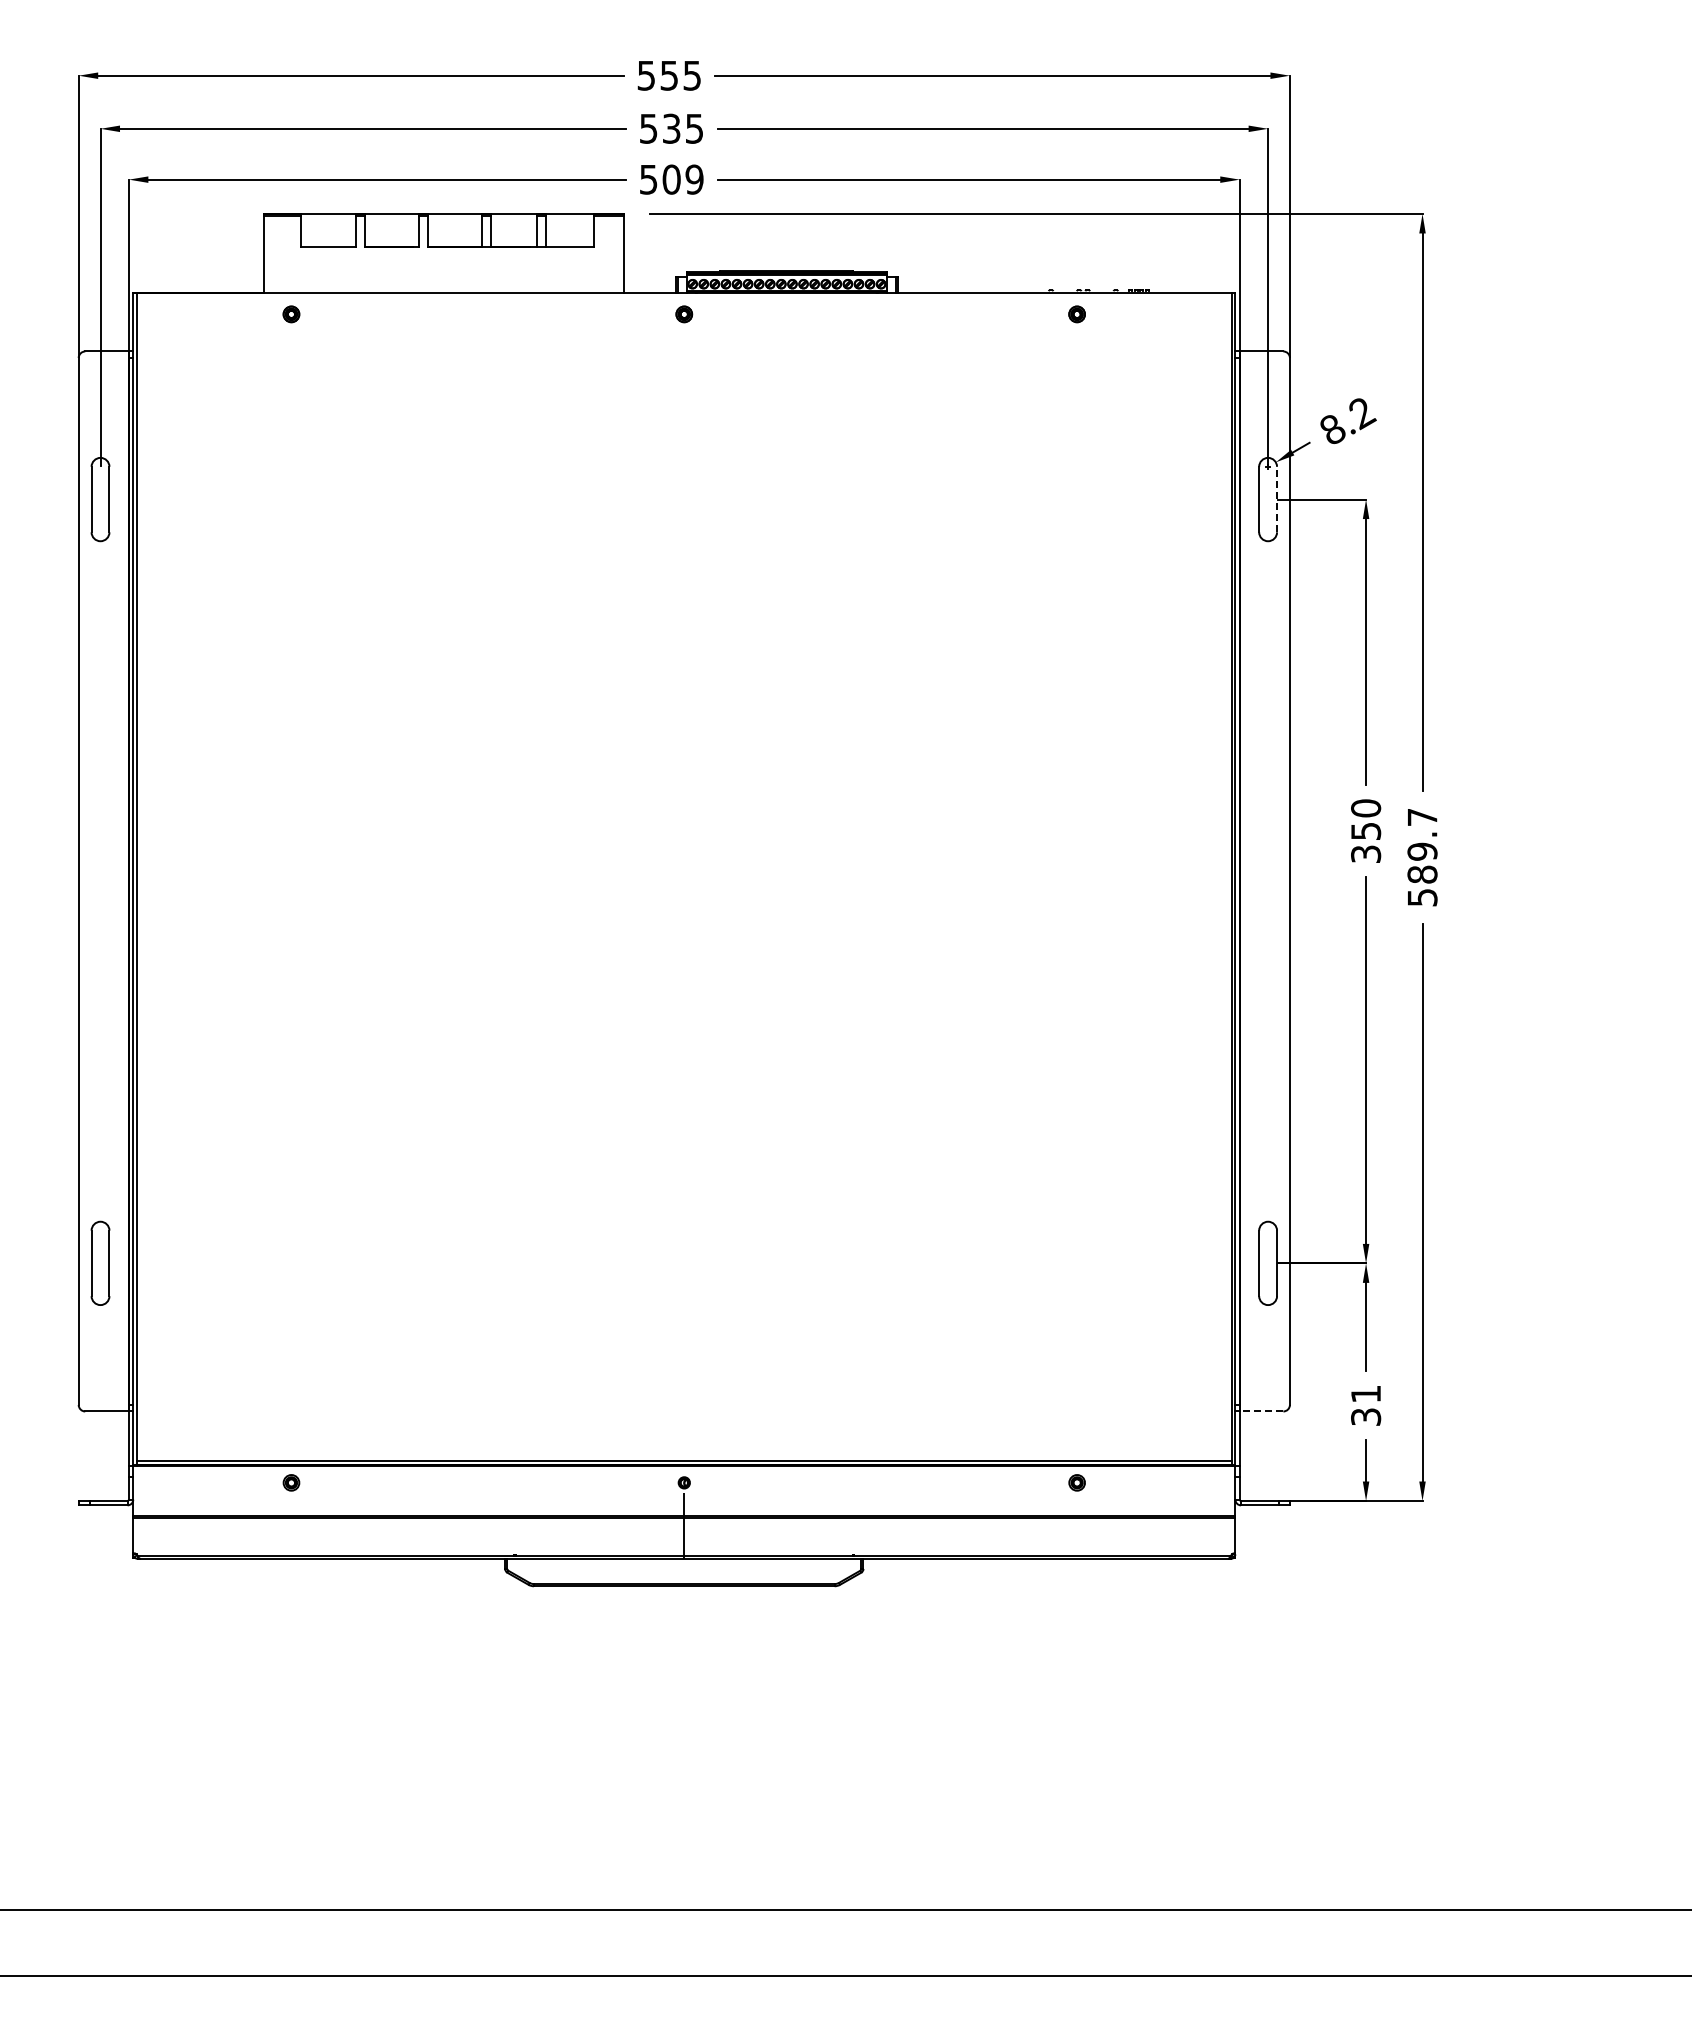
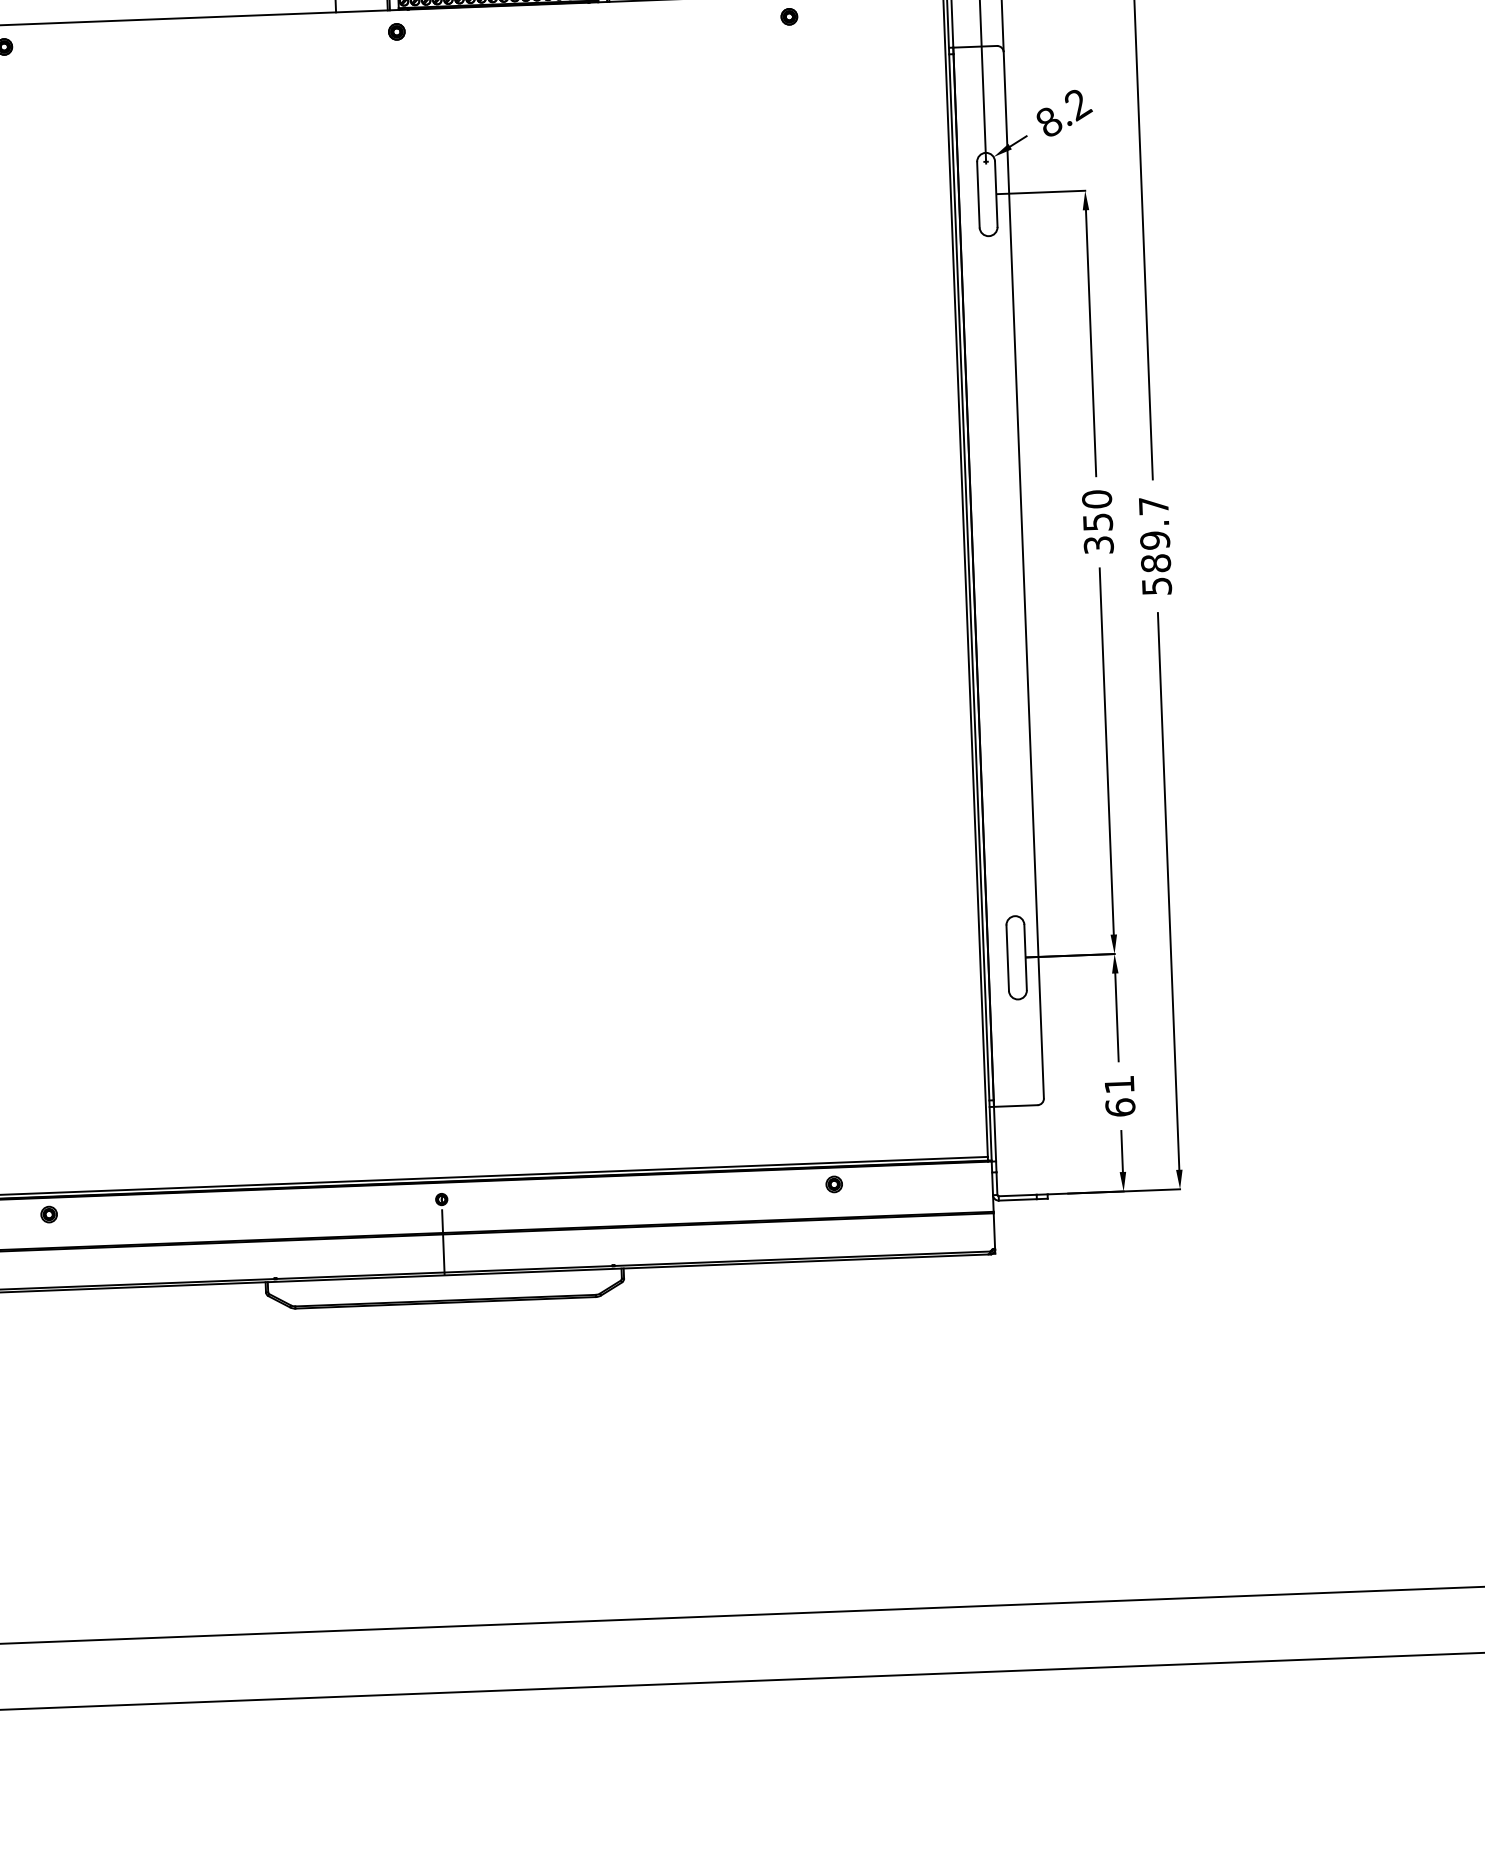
line: (1277, 499) -> (996, 194), dashed -> solid
line: (1261, 1411) -> (1015, 1106), dashed -> solid
text: (1366, 1416) -> (1120, 1107), 31 -> 61

